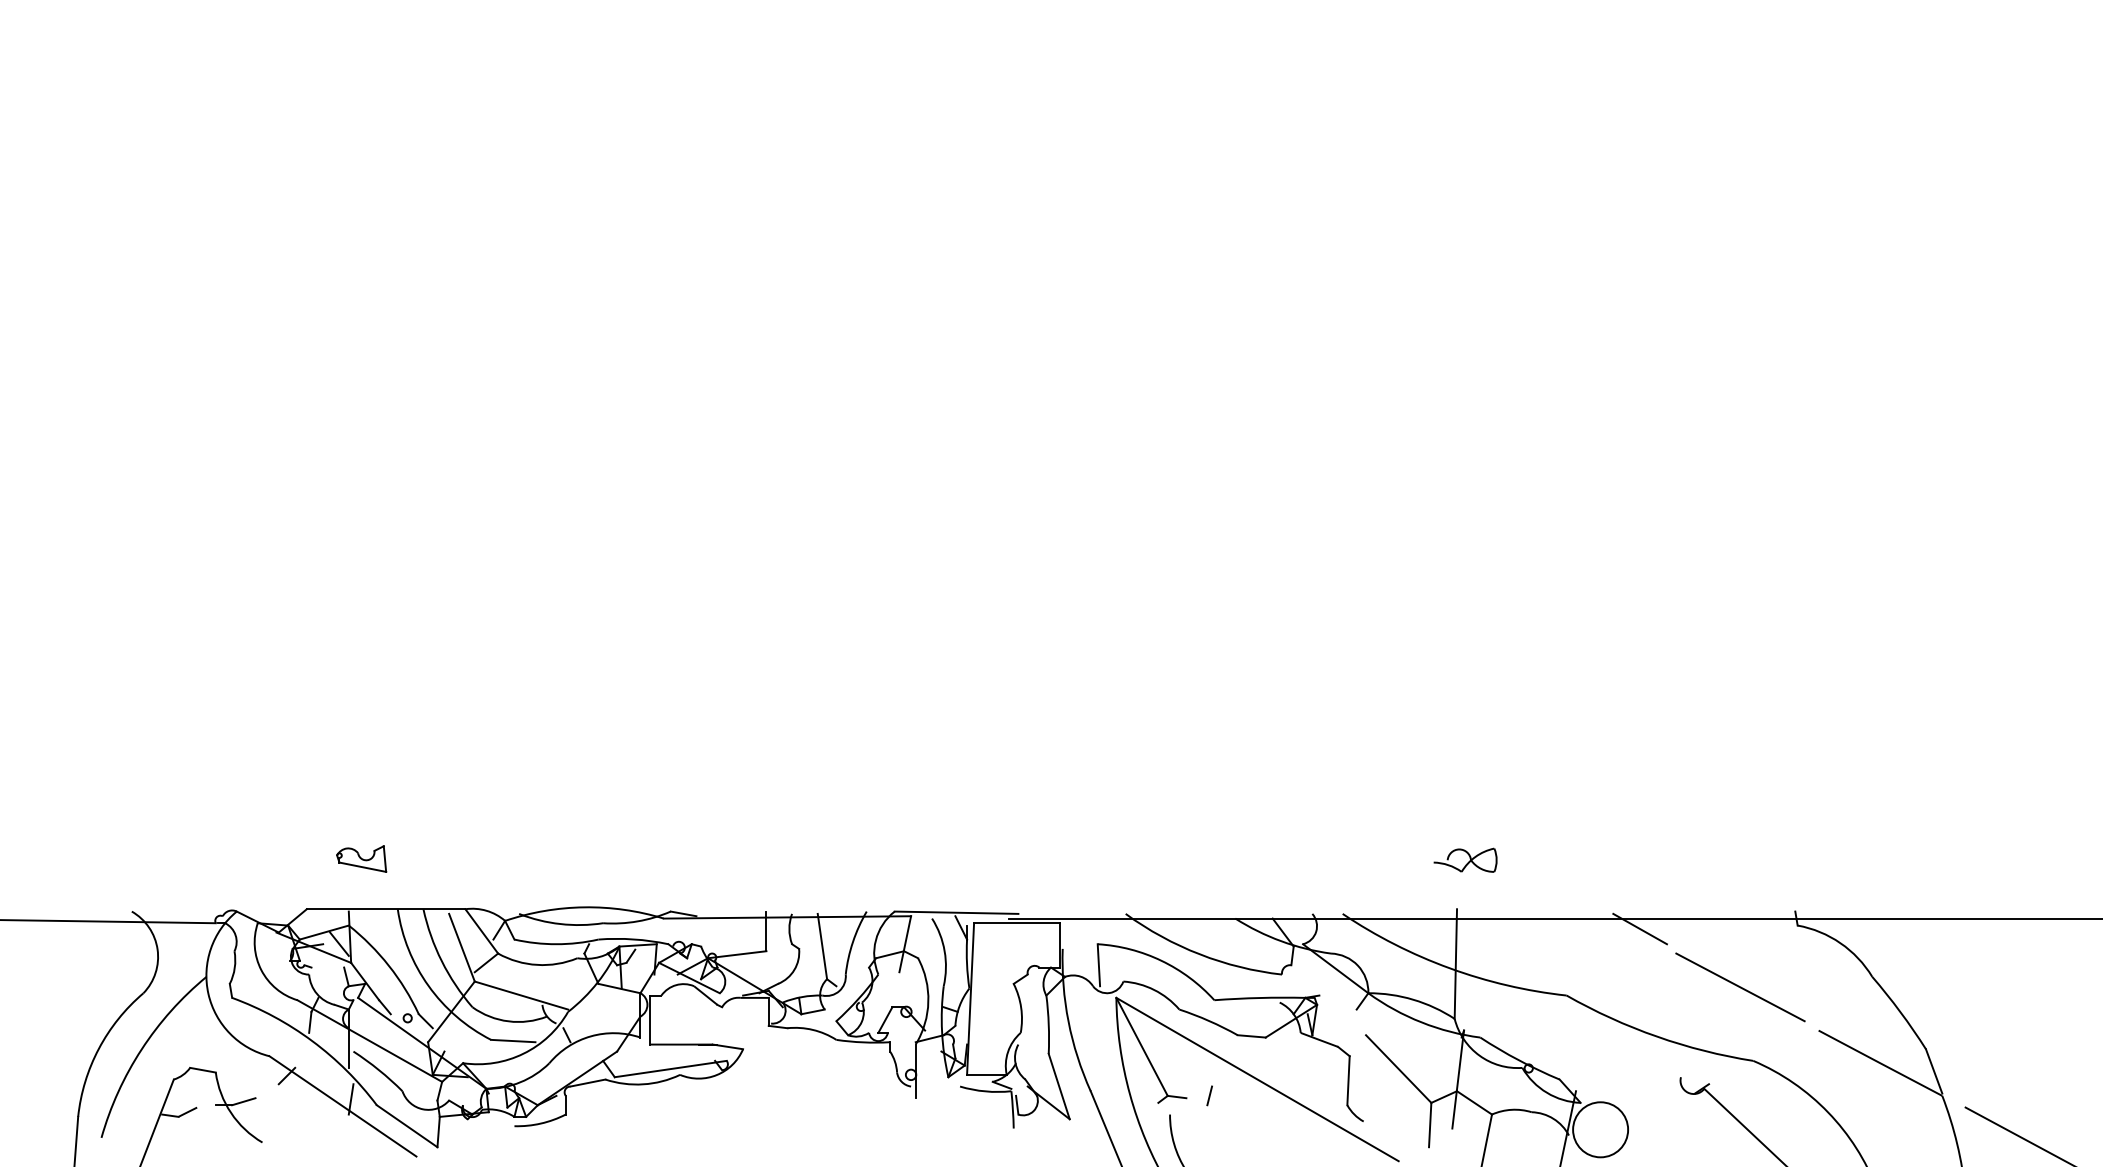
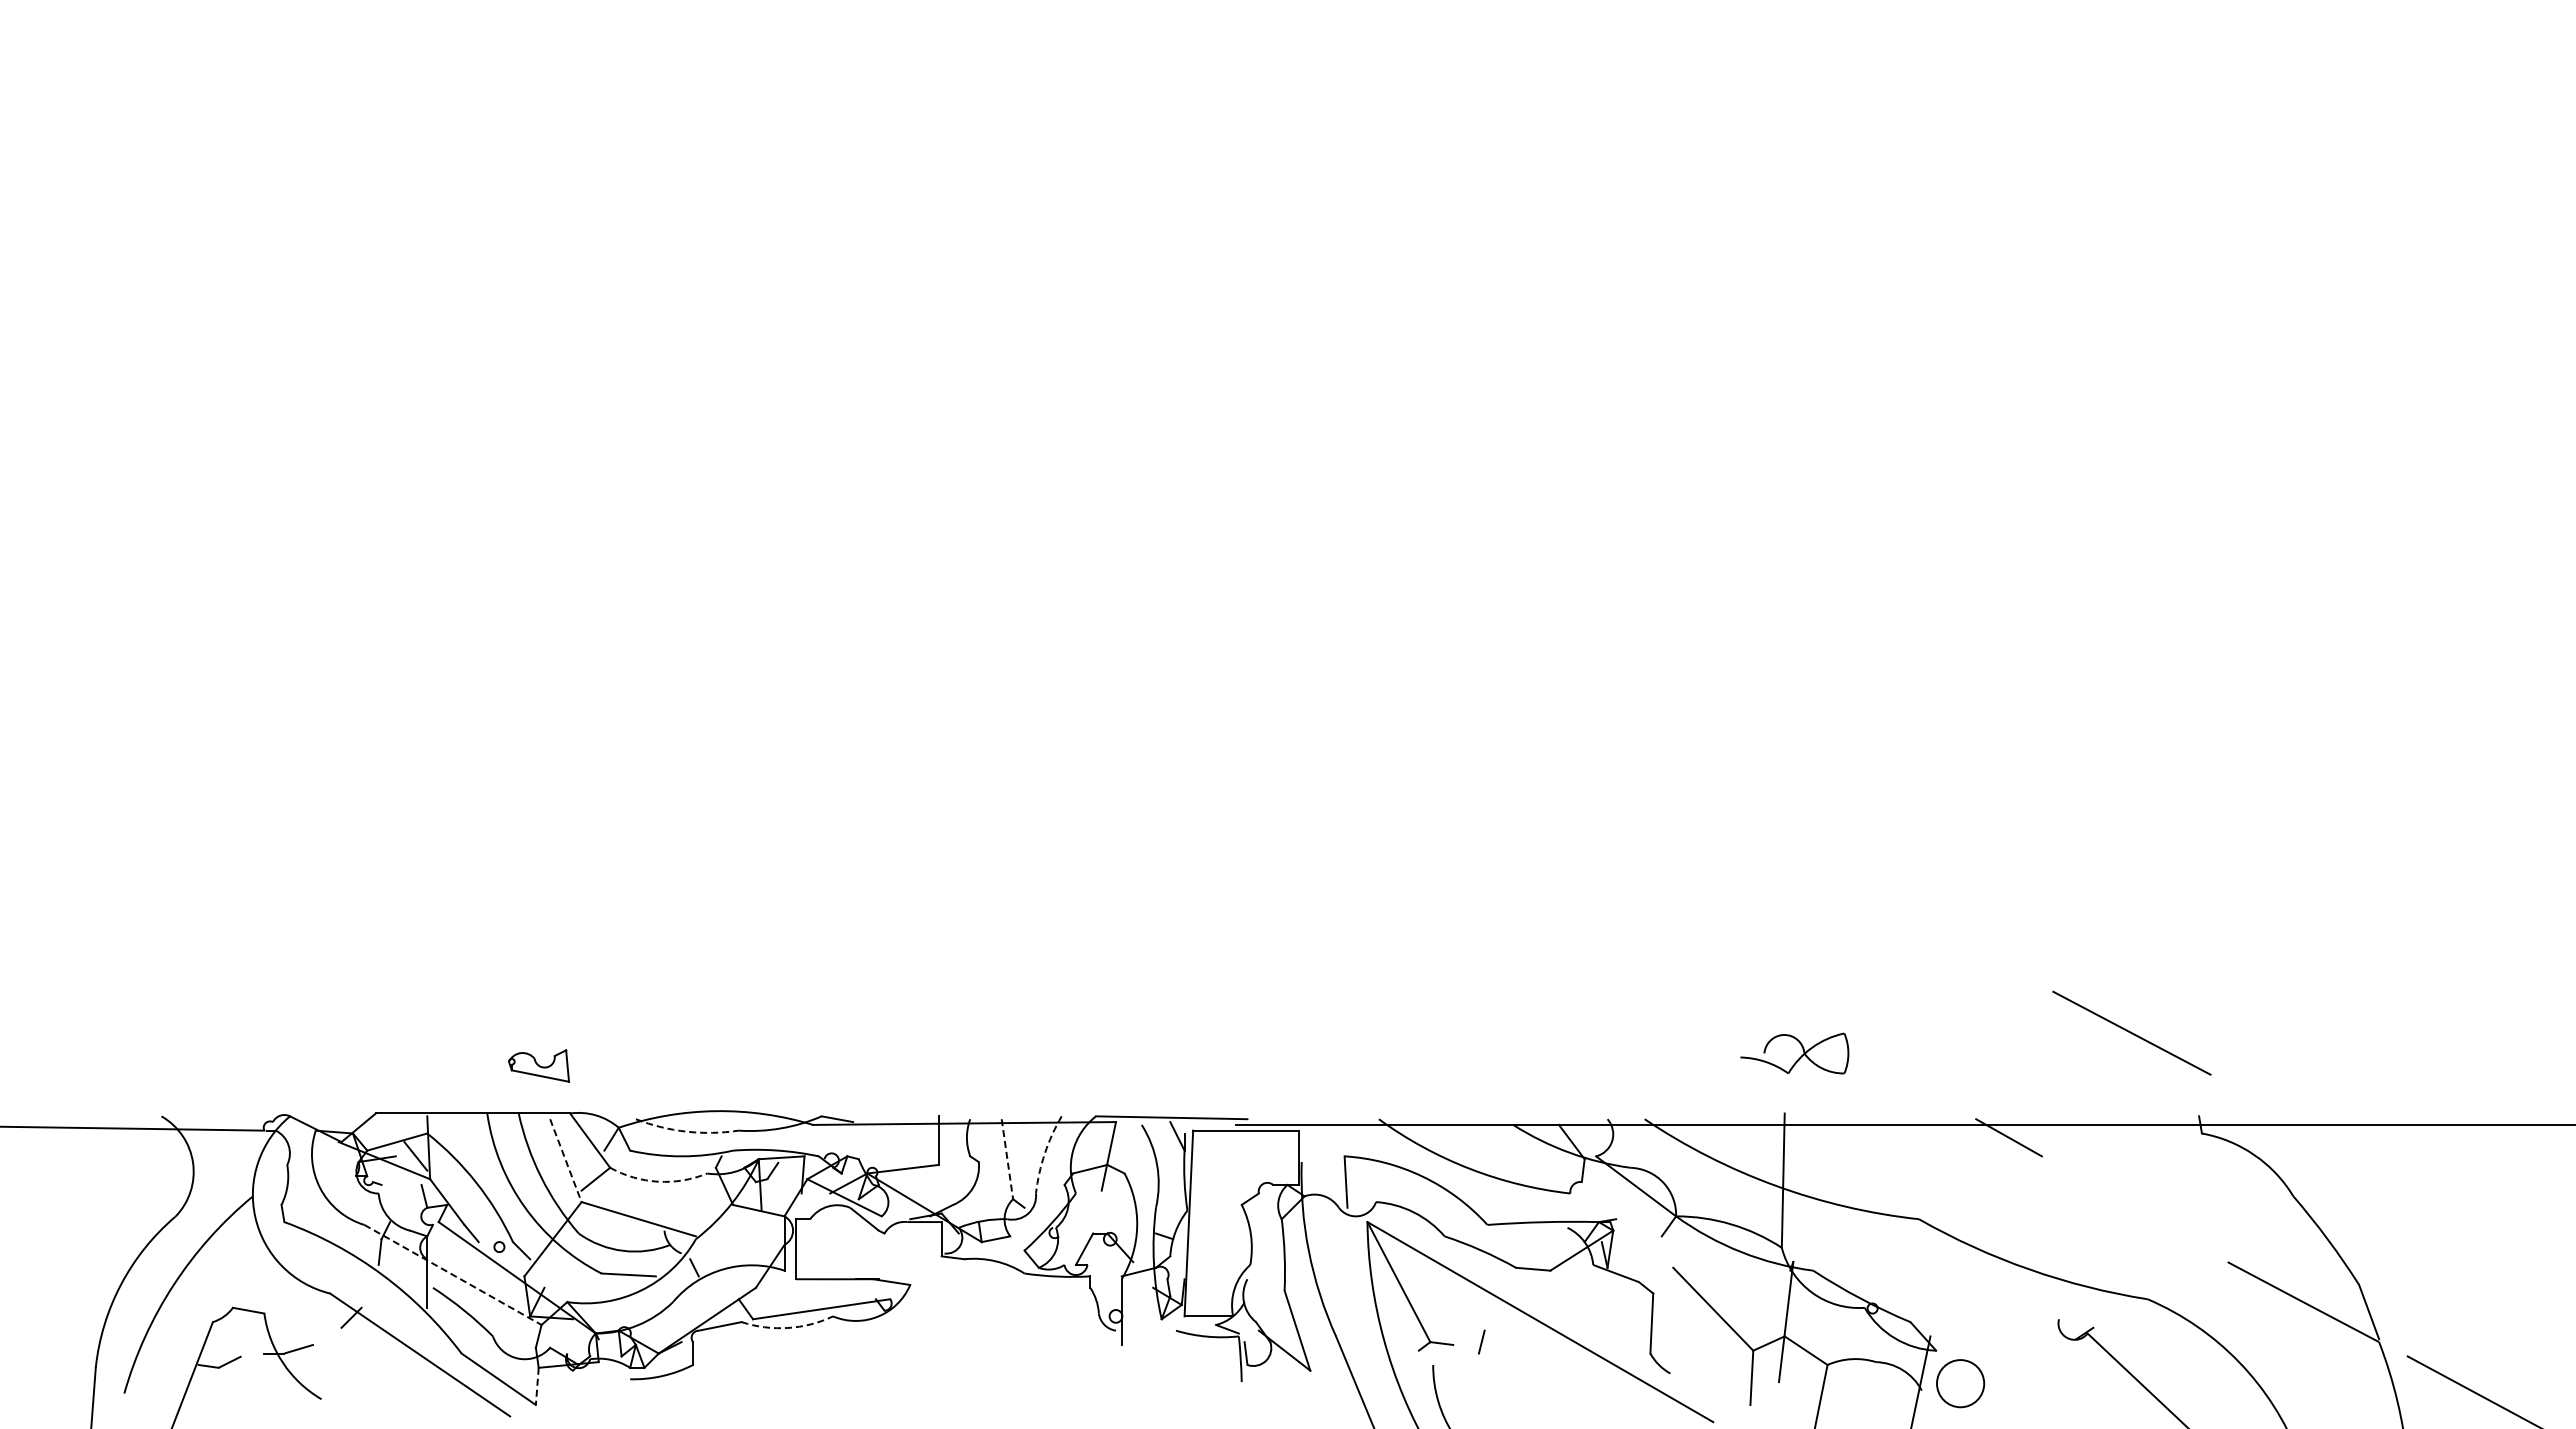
part: (361, 858) -> (538, 1065), moved
part: (1465, 860) -> (1795, 1053), size x1.4
arc: (560, 923) -> (686, 1131), solid -> dashed
arc: (852, 941) -> (1044, 1153), solid -> dashed
line: (822, 946) -> (1007, 1159), solid -> dashed
line: (462, 948) -> (566, 1161), solid -> dashed
arc: (537, 964) -> (658, 1181), solid -> dashed
line: (1740, 986) -> (2131, 1032), moved
line: (370, 1040) -> (453, 1274), solid -> dashed
arc: (642, 1084) -> (787, 1328), solid -> dashed
line: (351, 1098) -> (430, 1345), removed
circle: (1600, 1129) -> (1960, 1383), size x0.7
line: (438, 1132) -> (537, 1386), solid -> dashed

